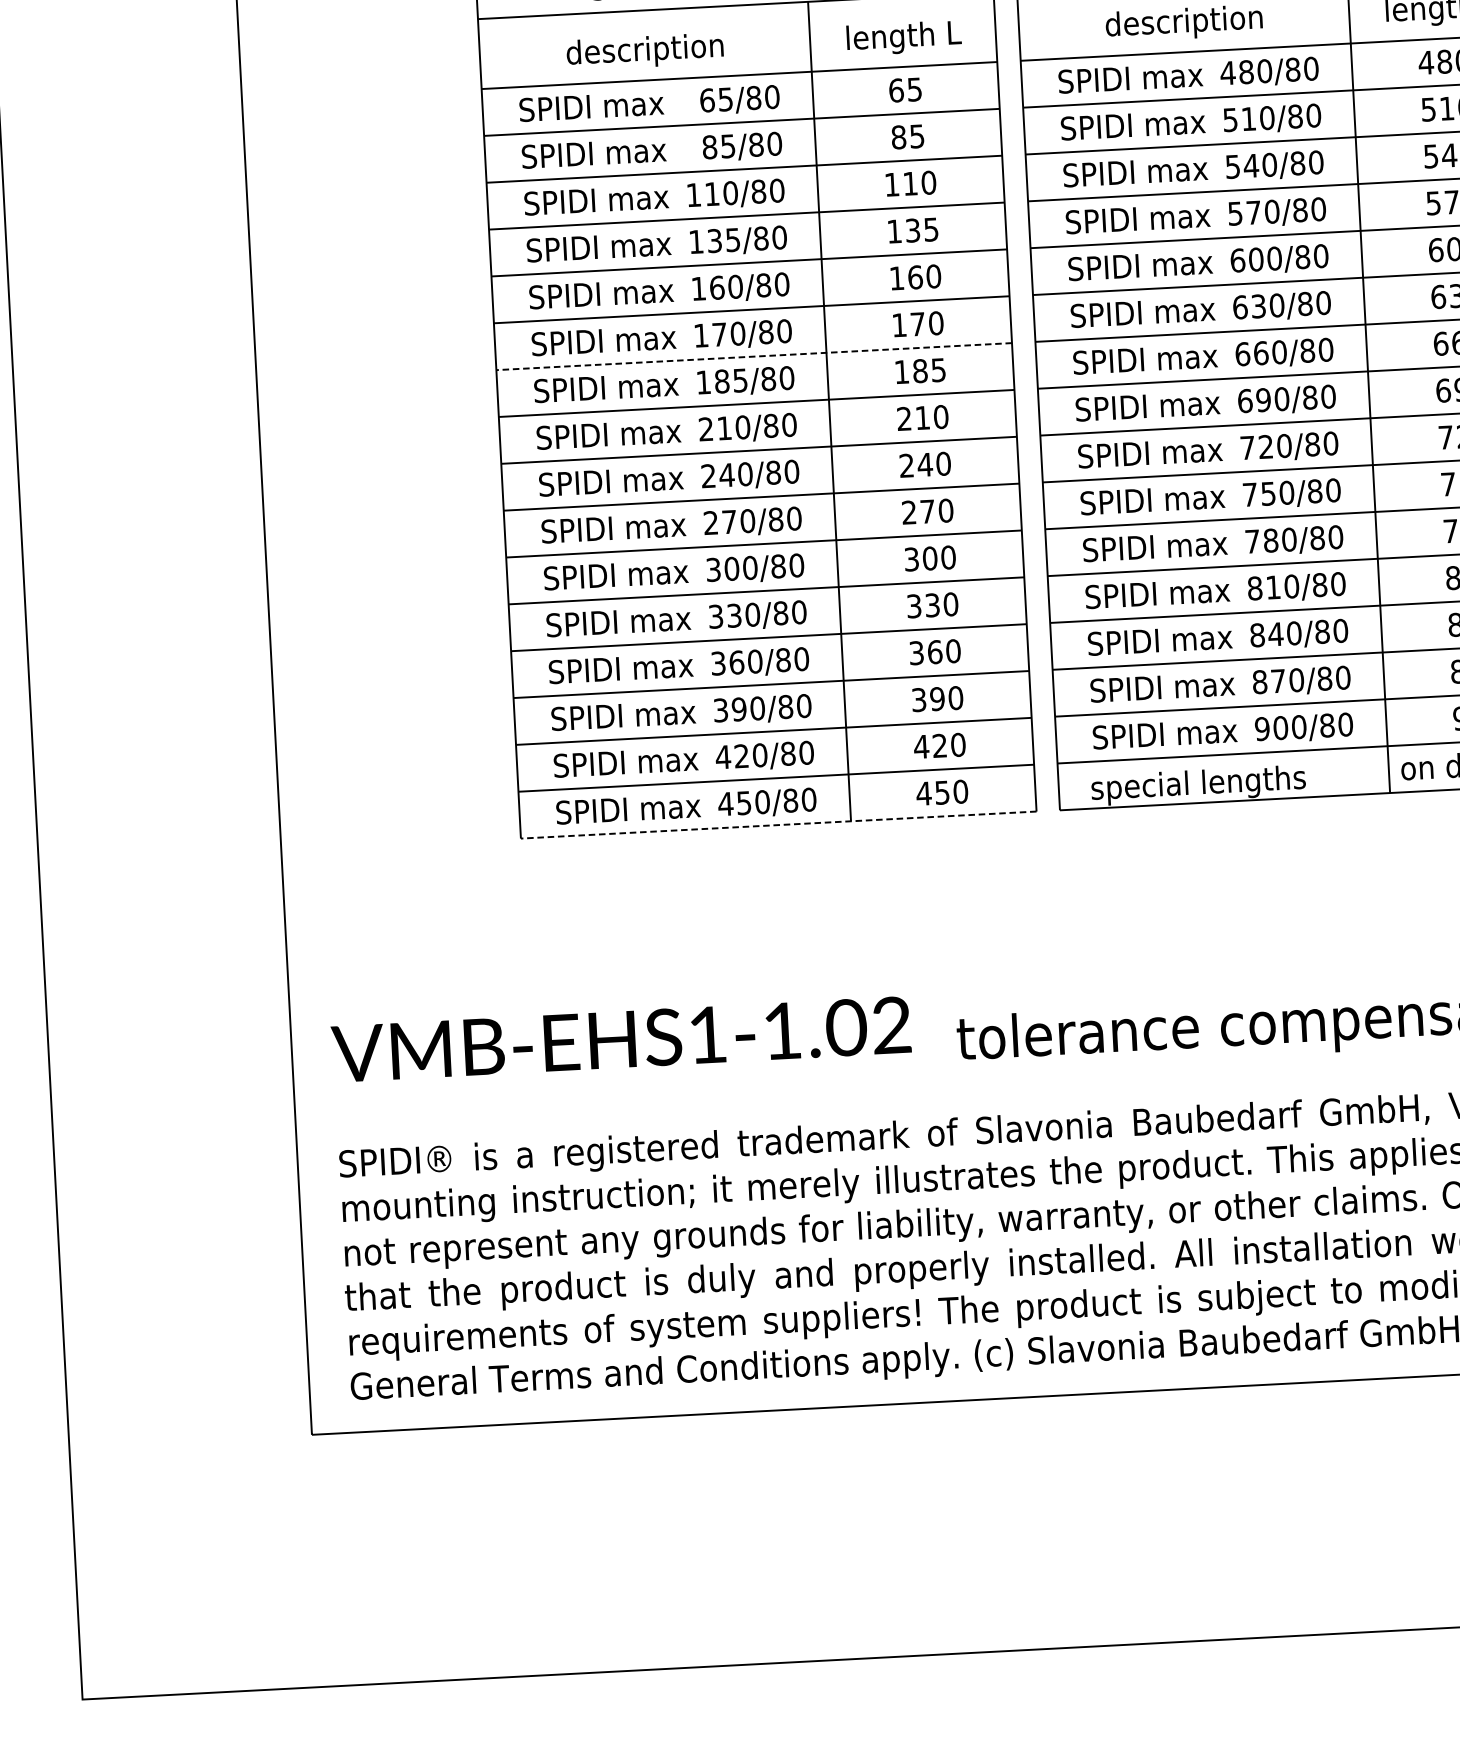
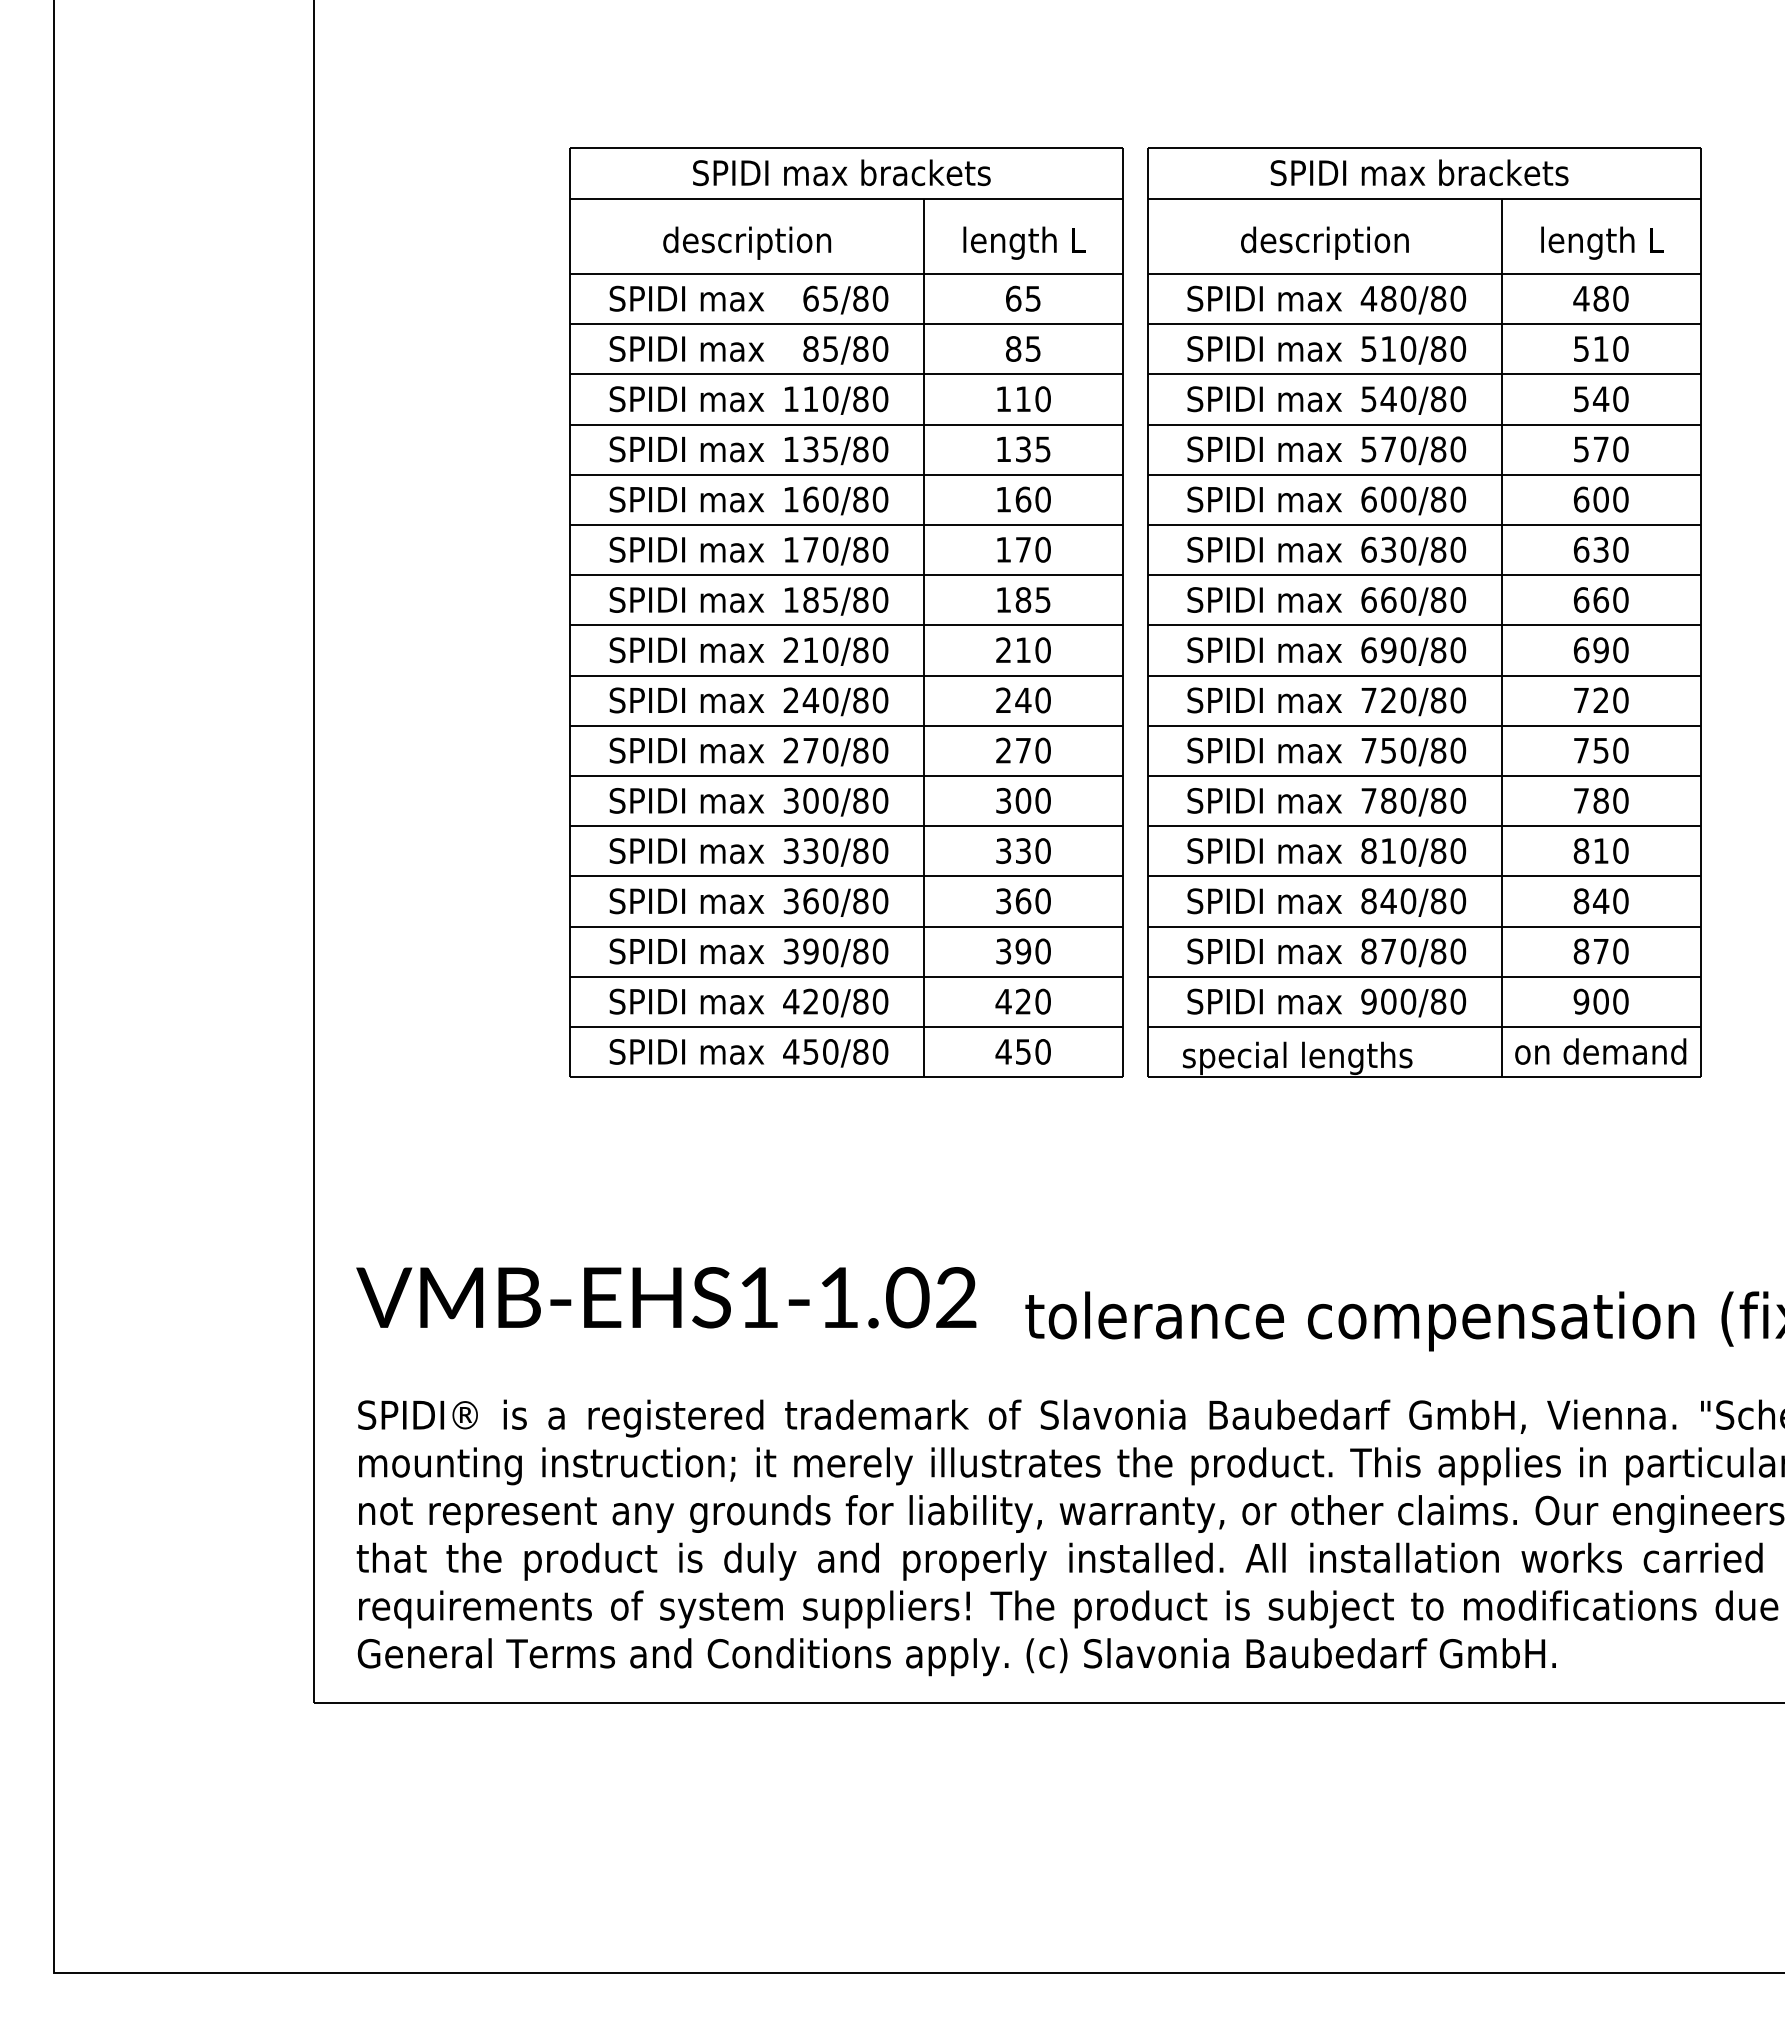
line: (754, 356) -> (846, 575), dashed -> solid
line: (778, 825) -> (846, 1077), dashed -> solid

